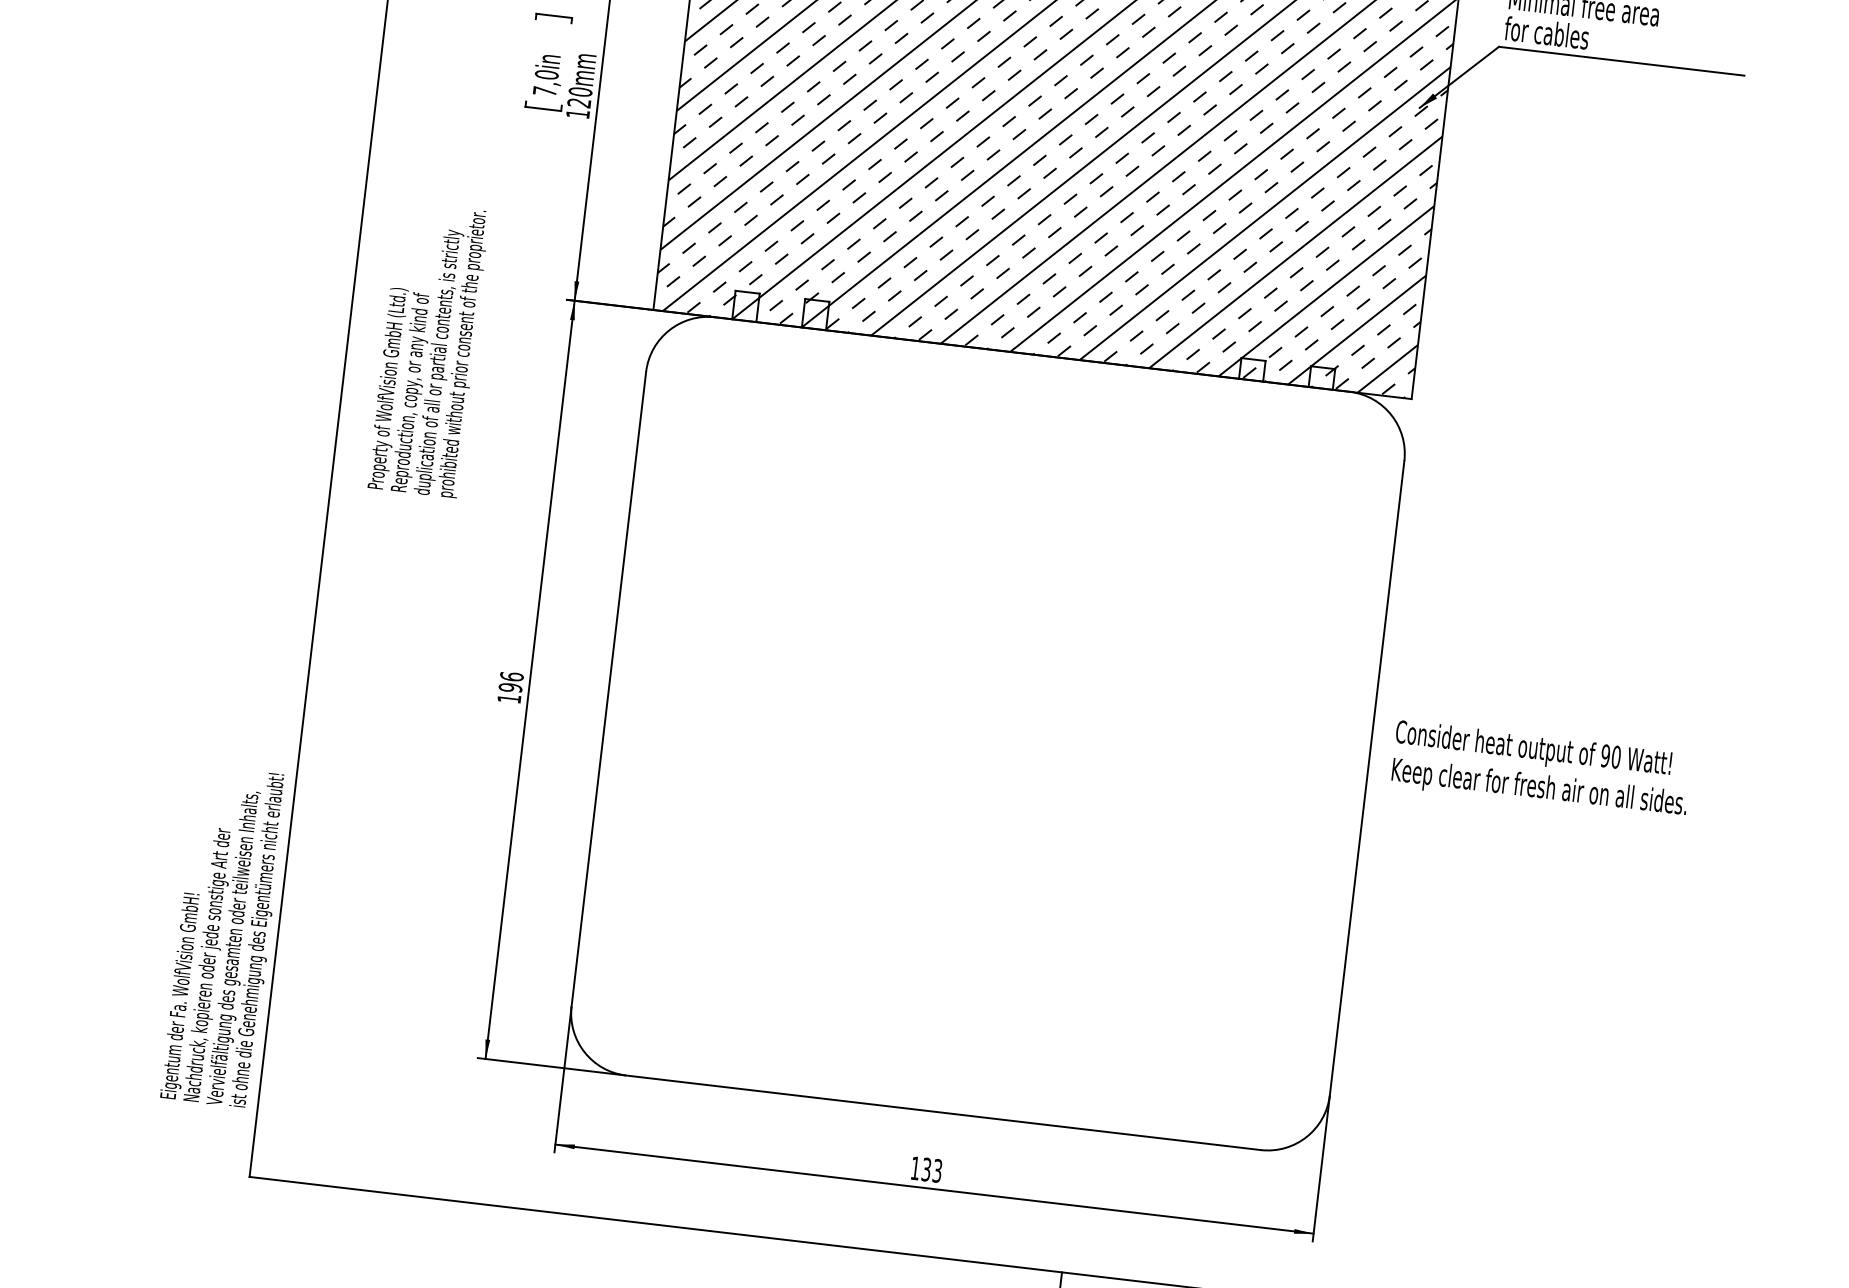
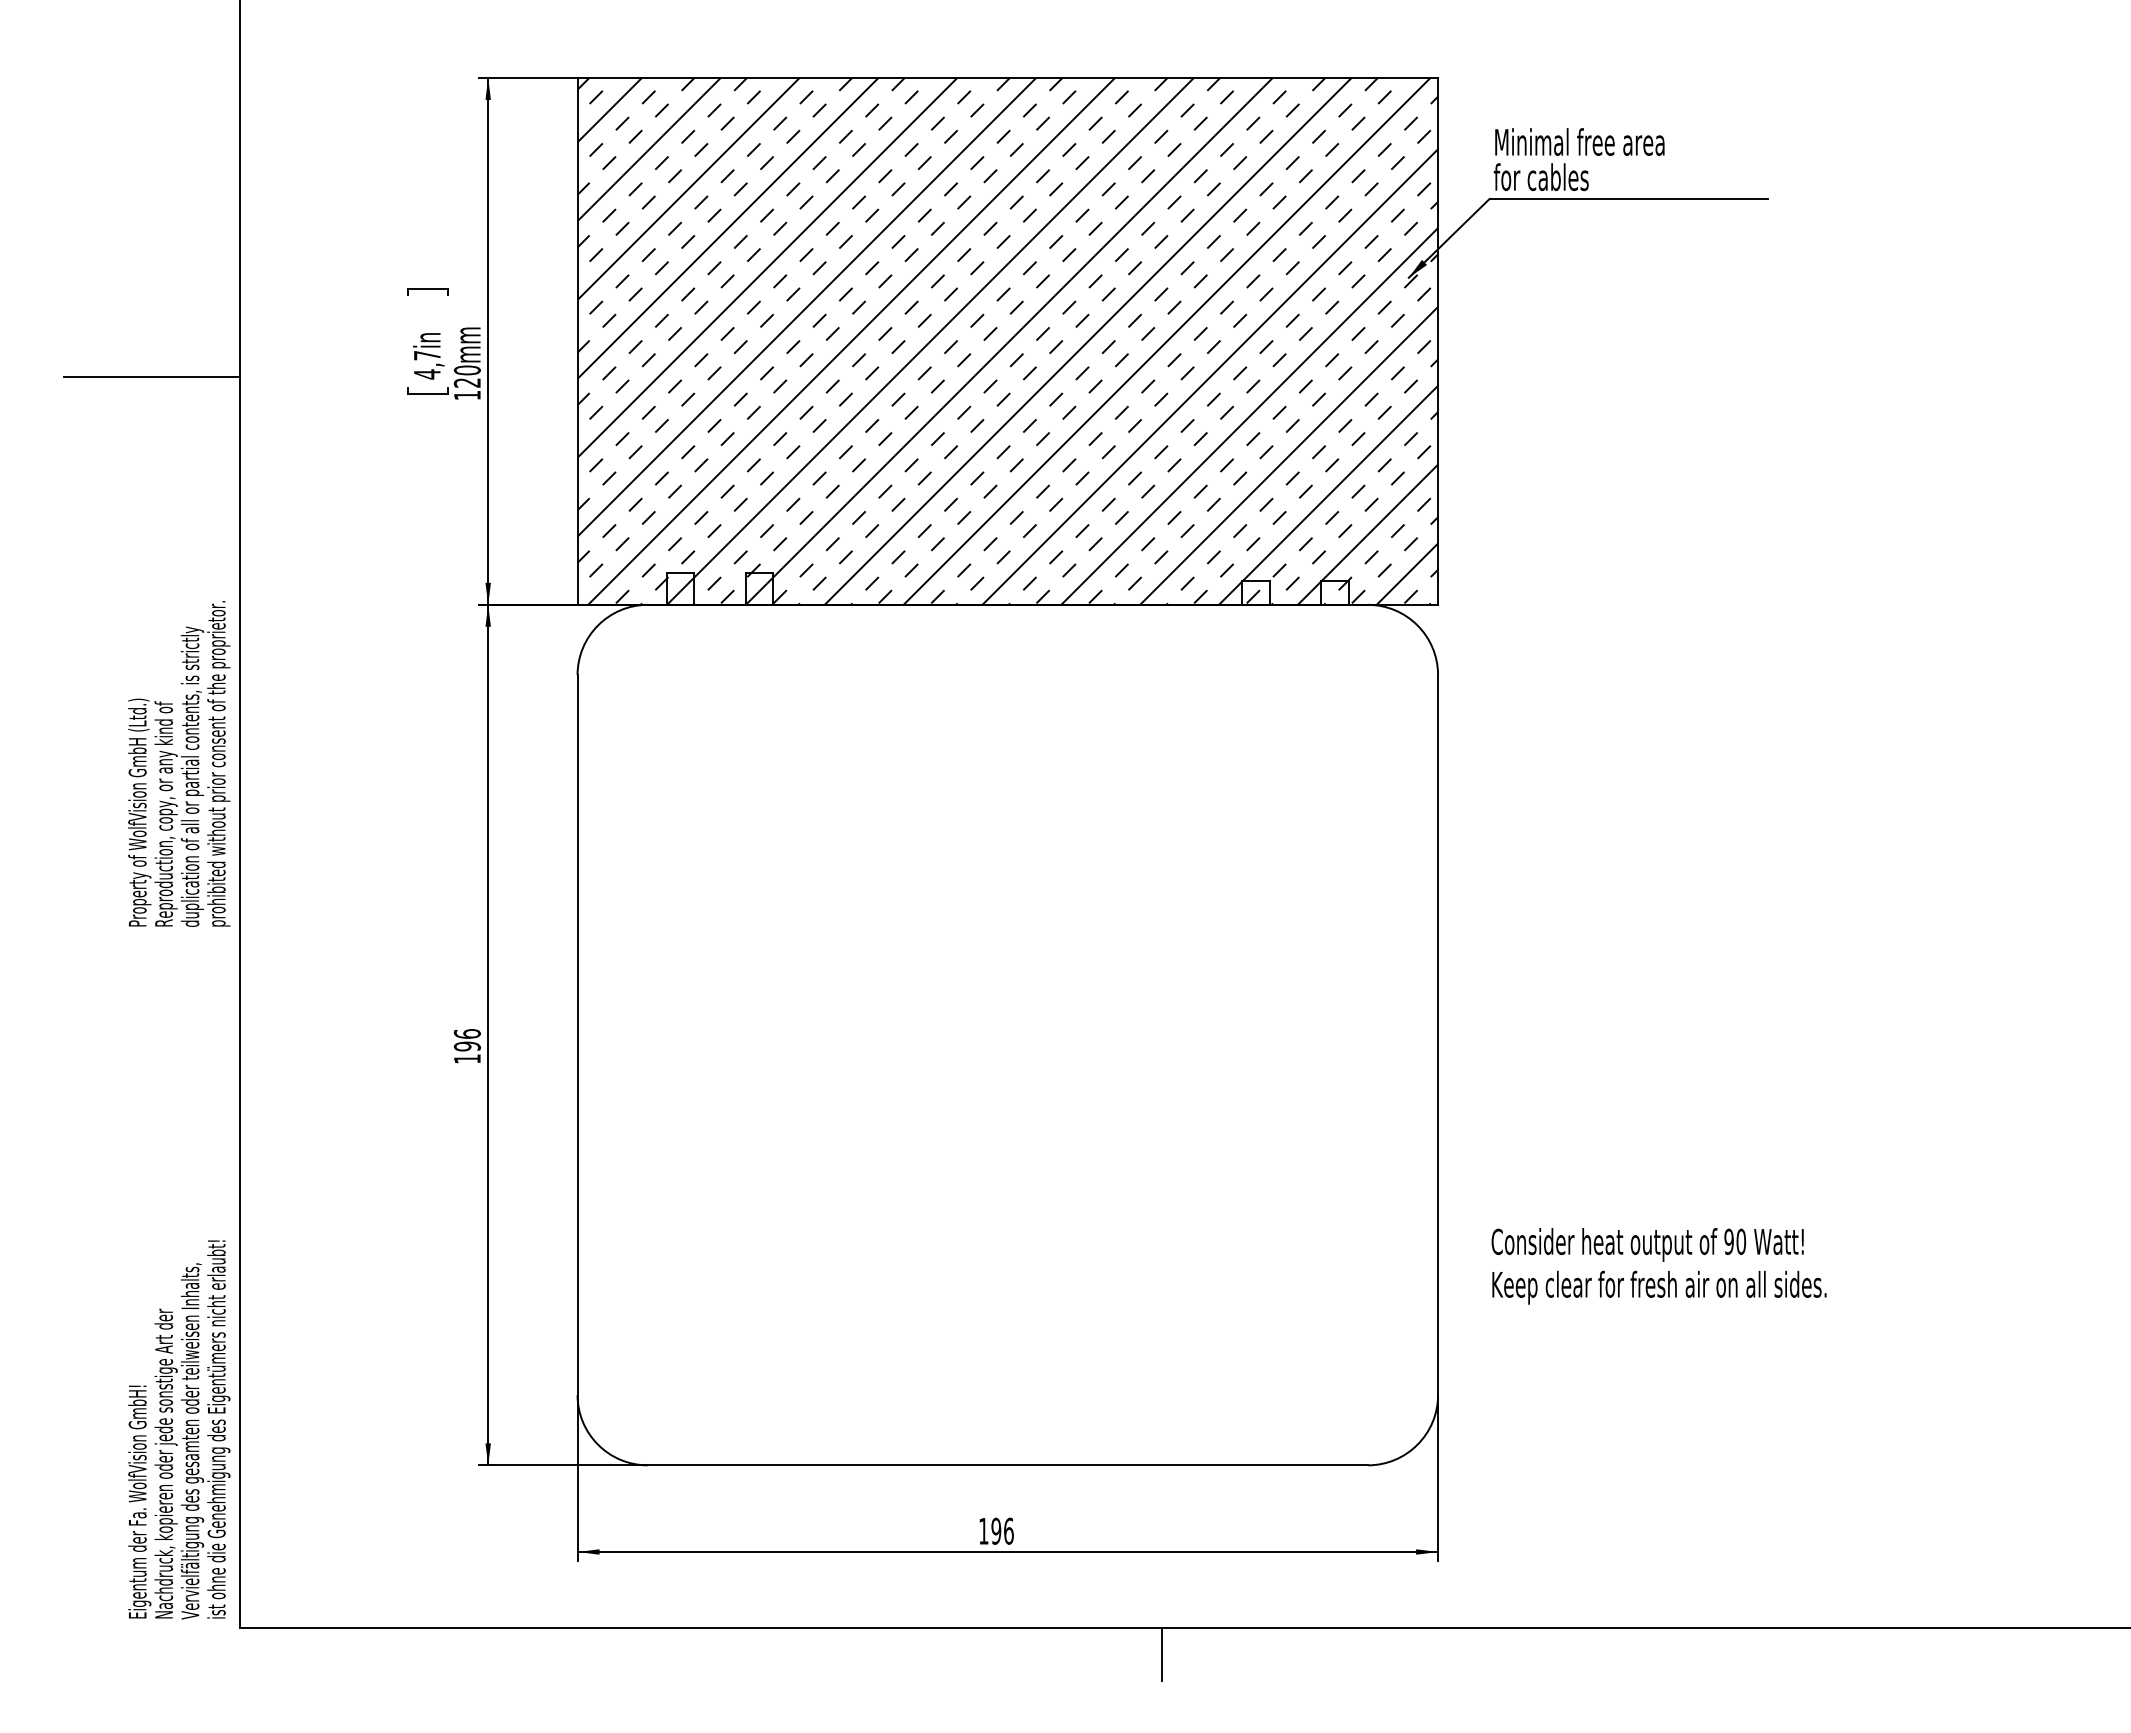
line: (301, 65) -> (151, 377), added
text: (545, 82) -> (426, 364), 7,0in -> 4,7in
text: (428, 349) -> (179, 763), moved
text: (1540, 770) -> (1658, 1266), moved
text: (224, 936) -> (179, 1429), moved
text: (932, 1169) -> (1002, 1530), 133 -> 196

